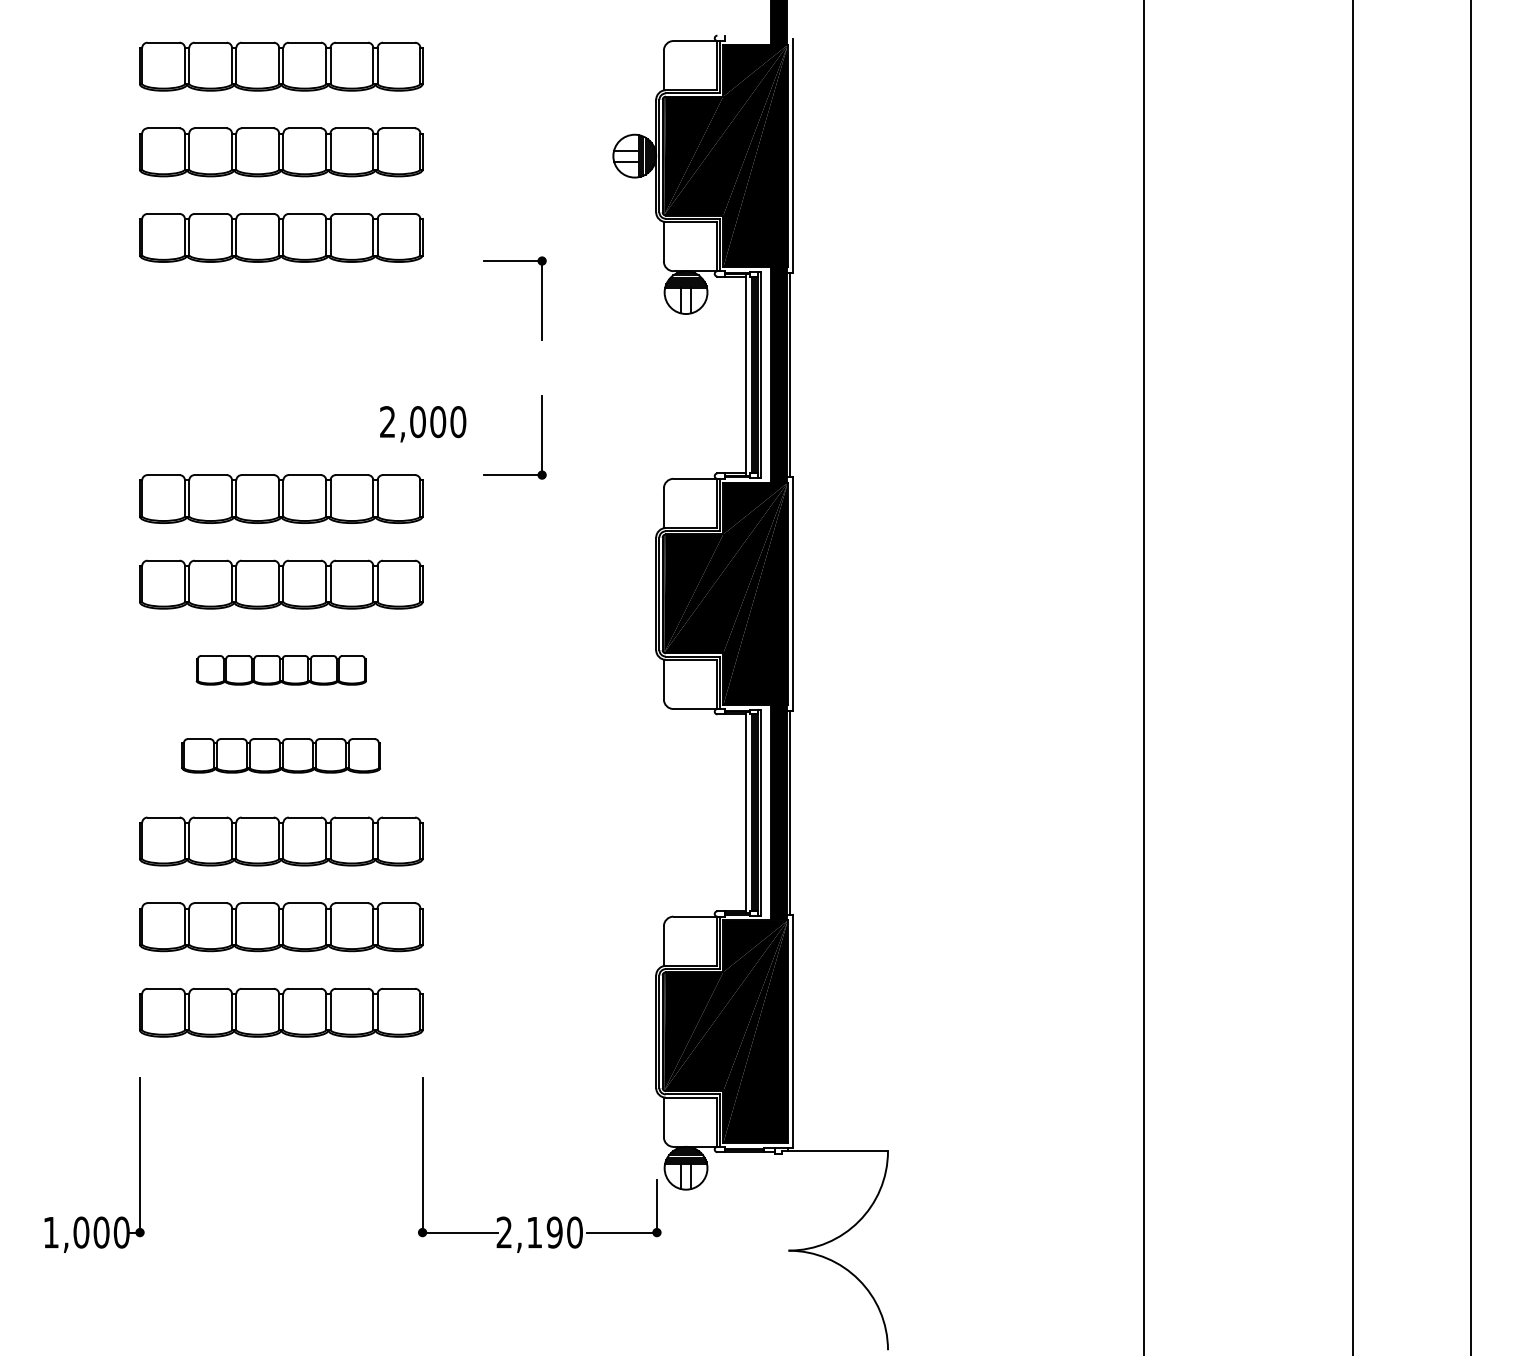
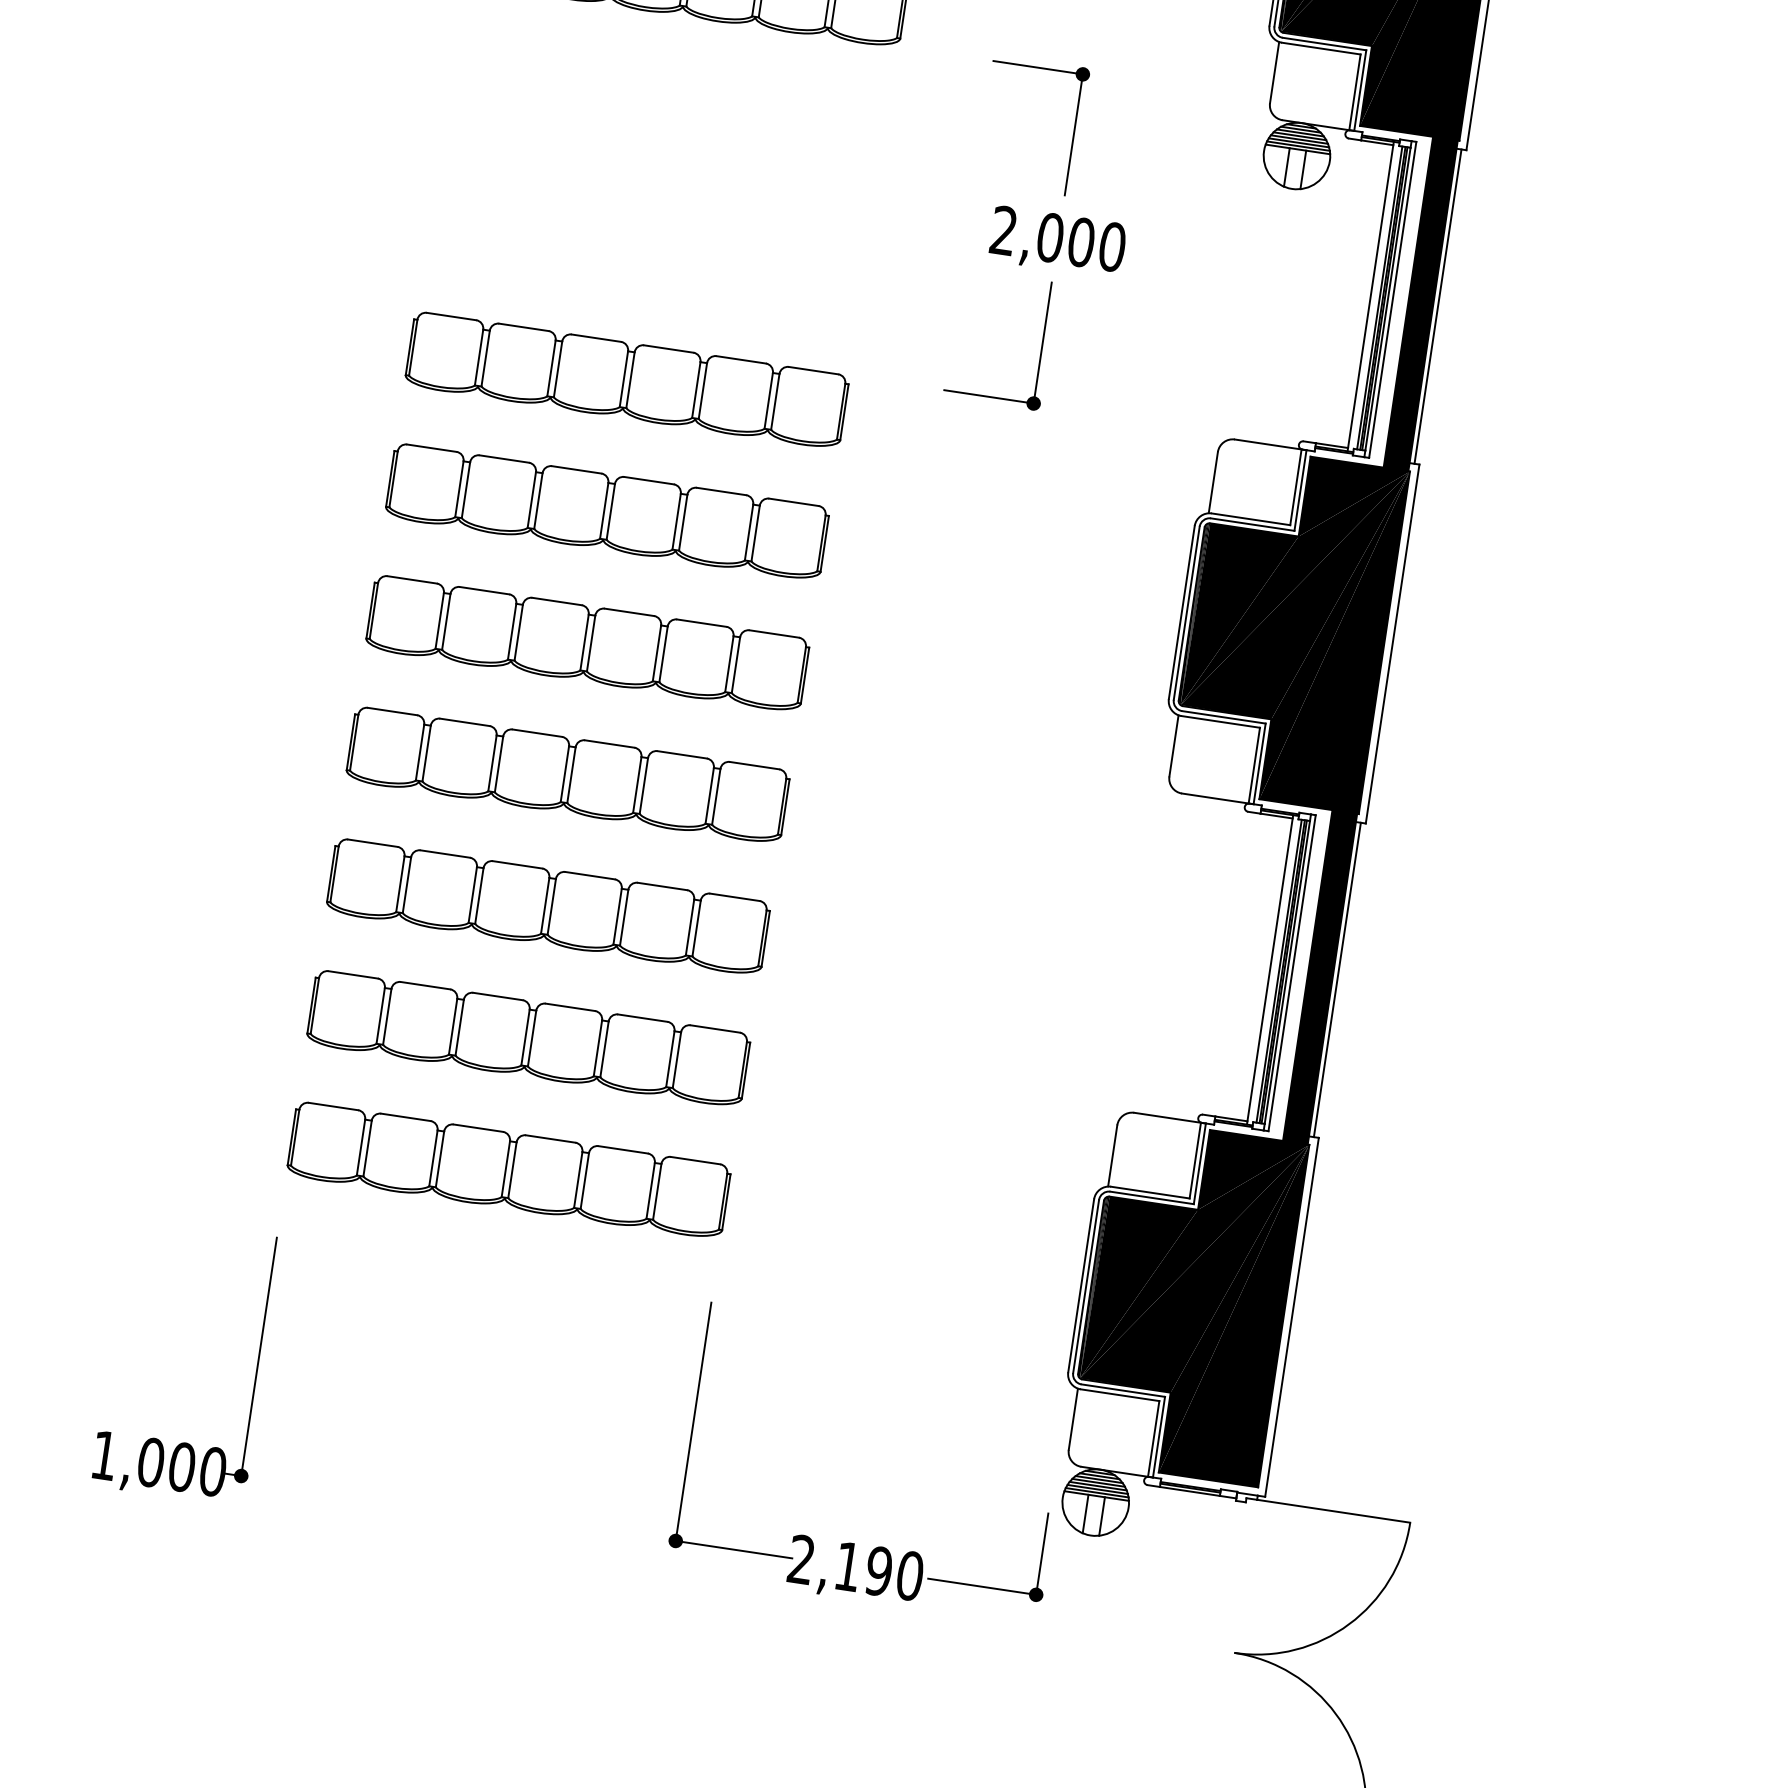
text: (423, 424) -> (1058, 242), moved
part: (281, 670) -> (587, 644), size x1.67
part: (281, 755) -> (568, 774), size x1.43

